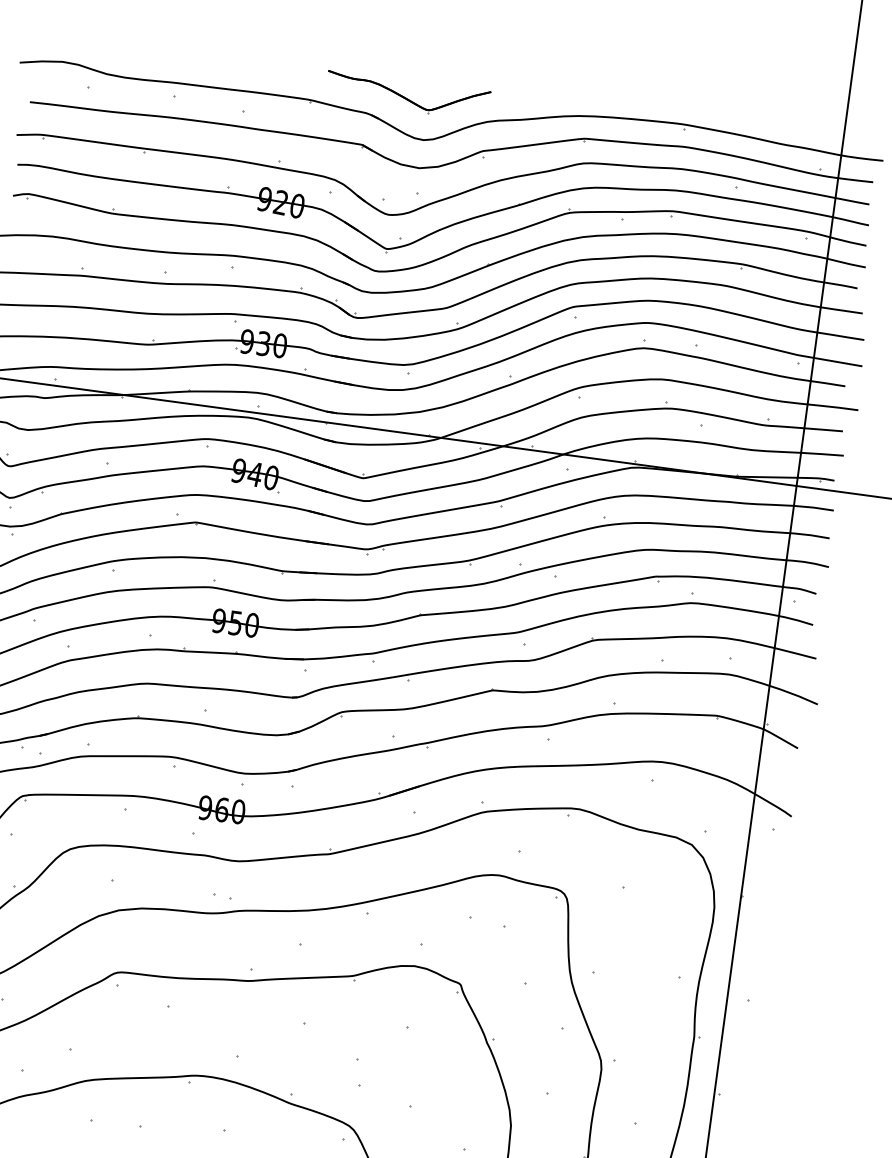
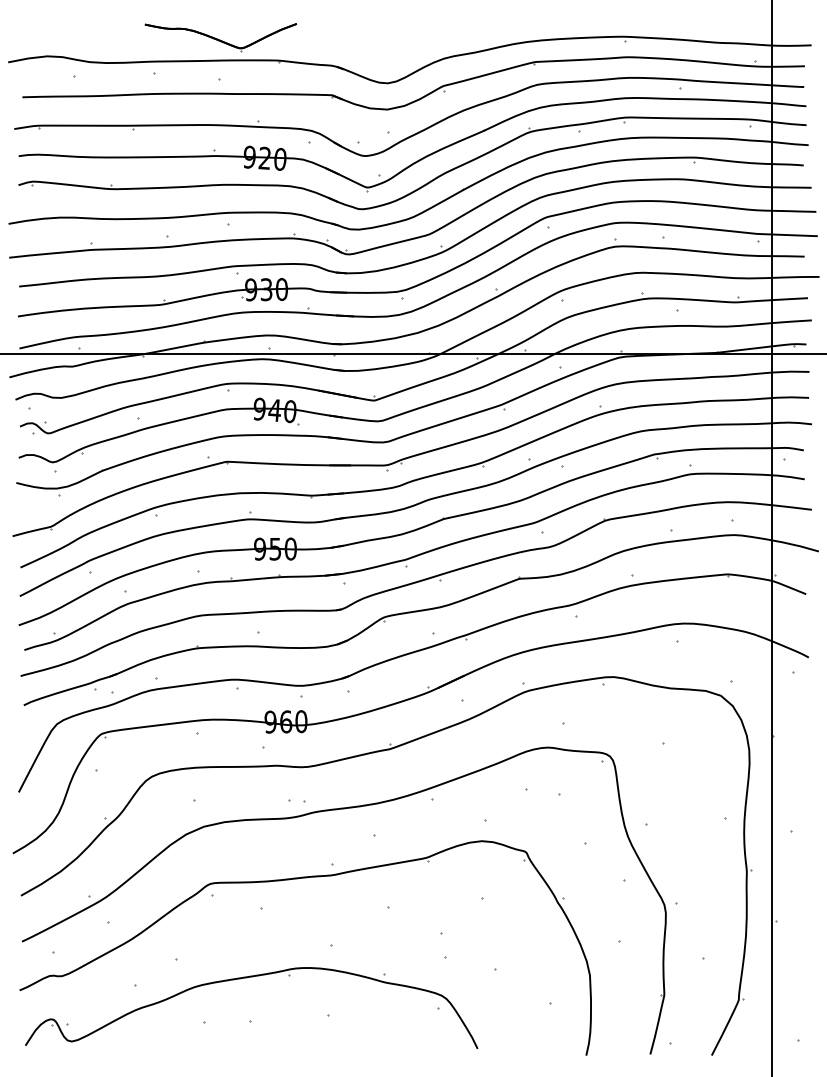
part: (407, 95) -> (220, 37), moved

